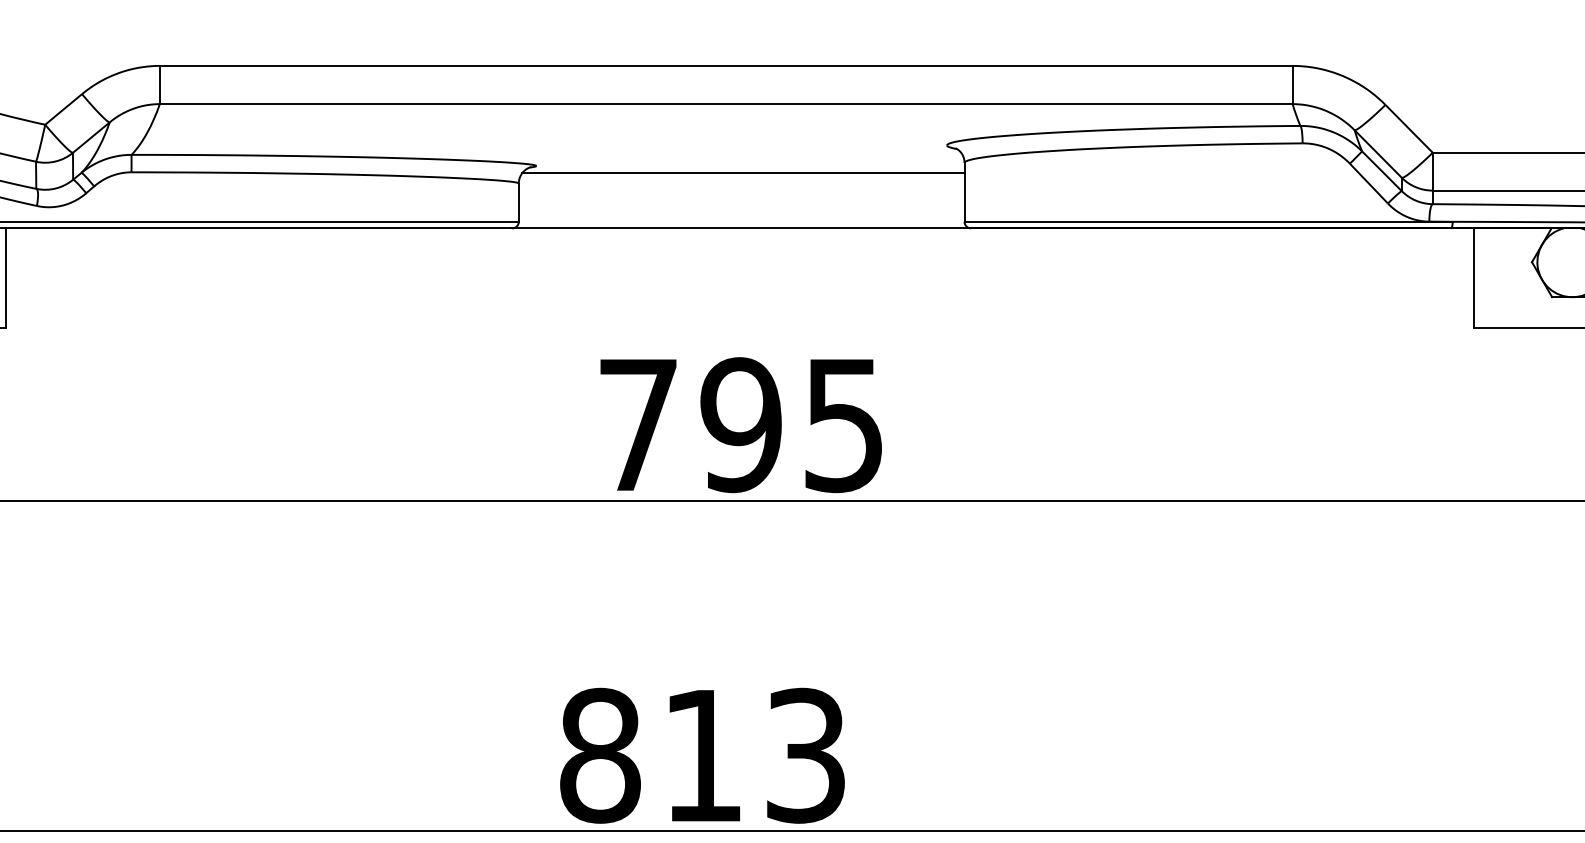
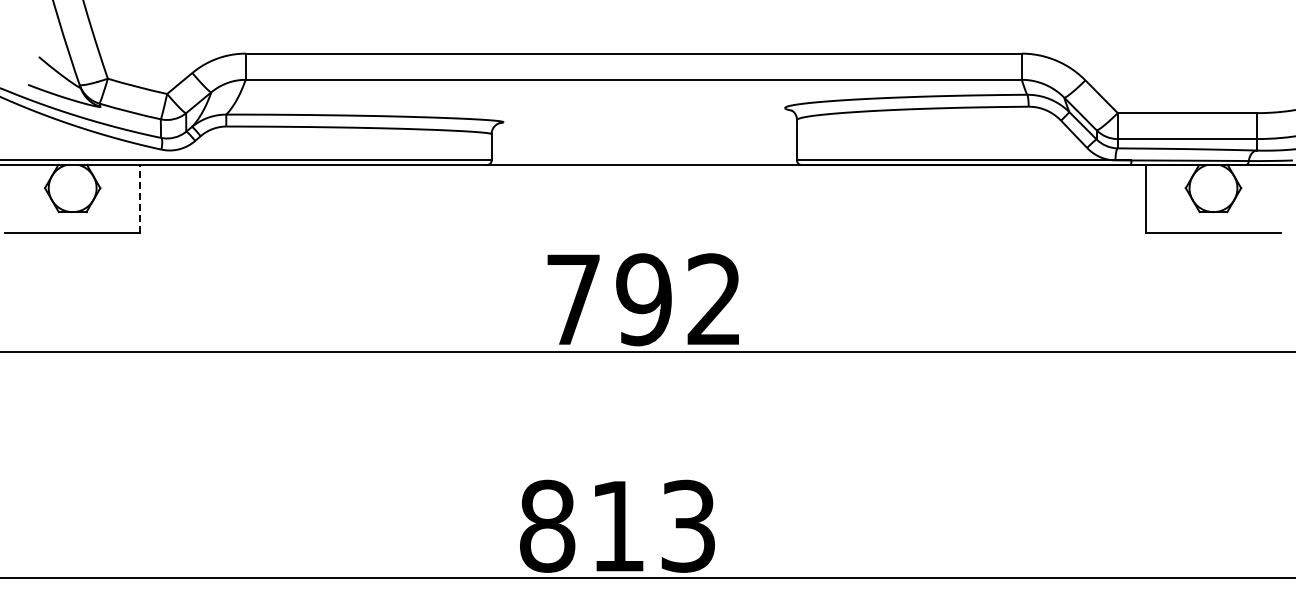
line: (743, 173) -> (645, 127), removed
line: (6, 277) -> (140, 198), solid -> dashed
text: (842, 424) -> (713, 299), 795 -> 792

